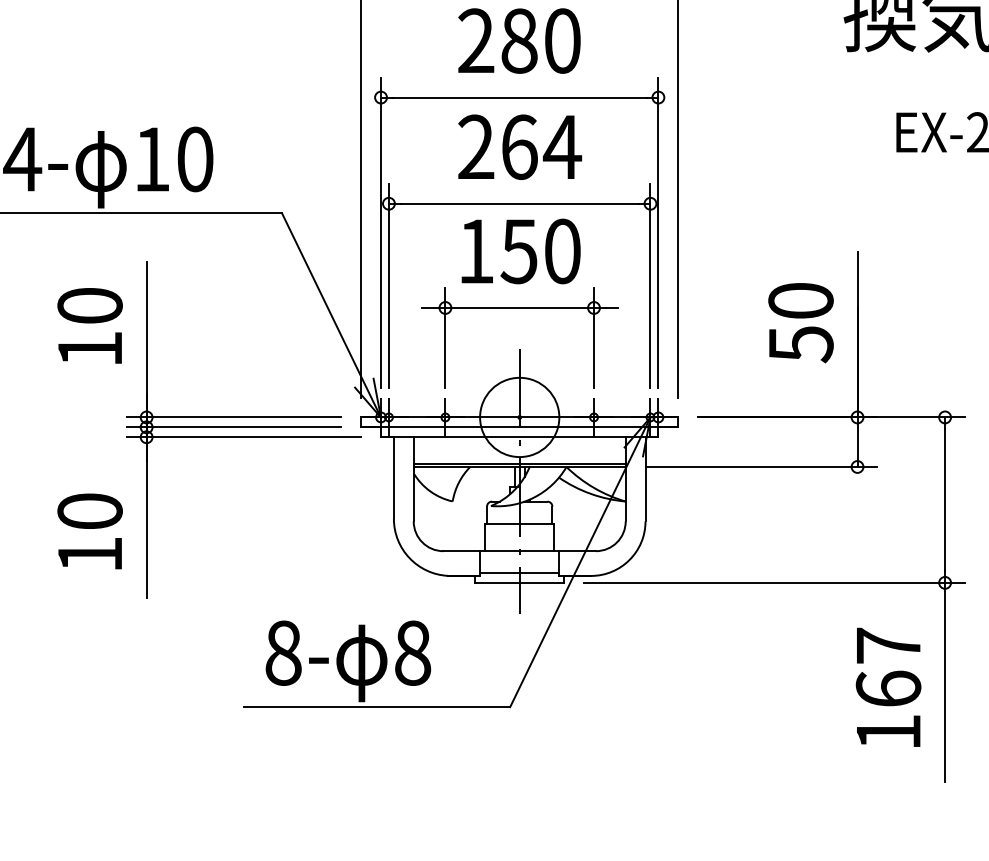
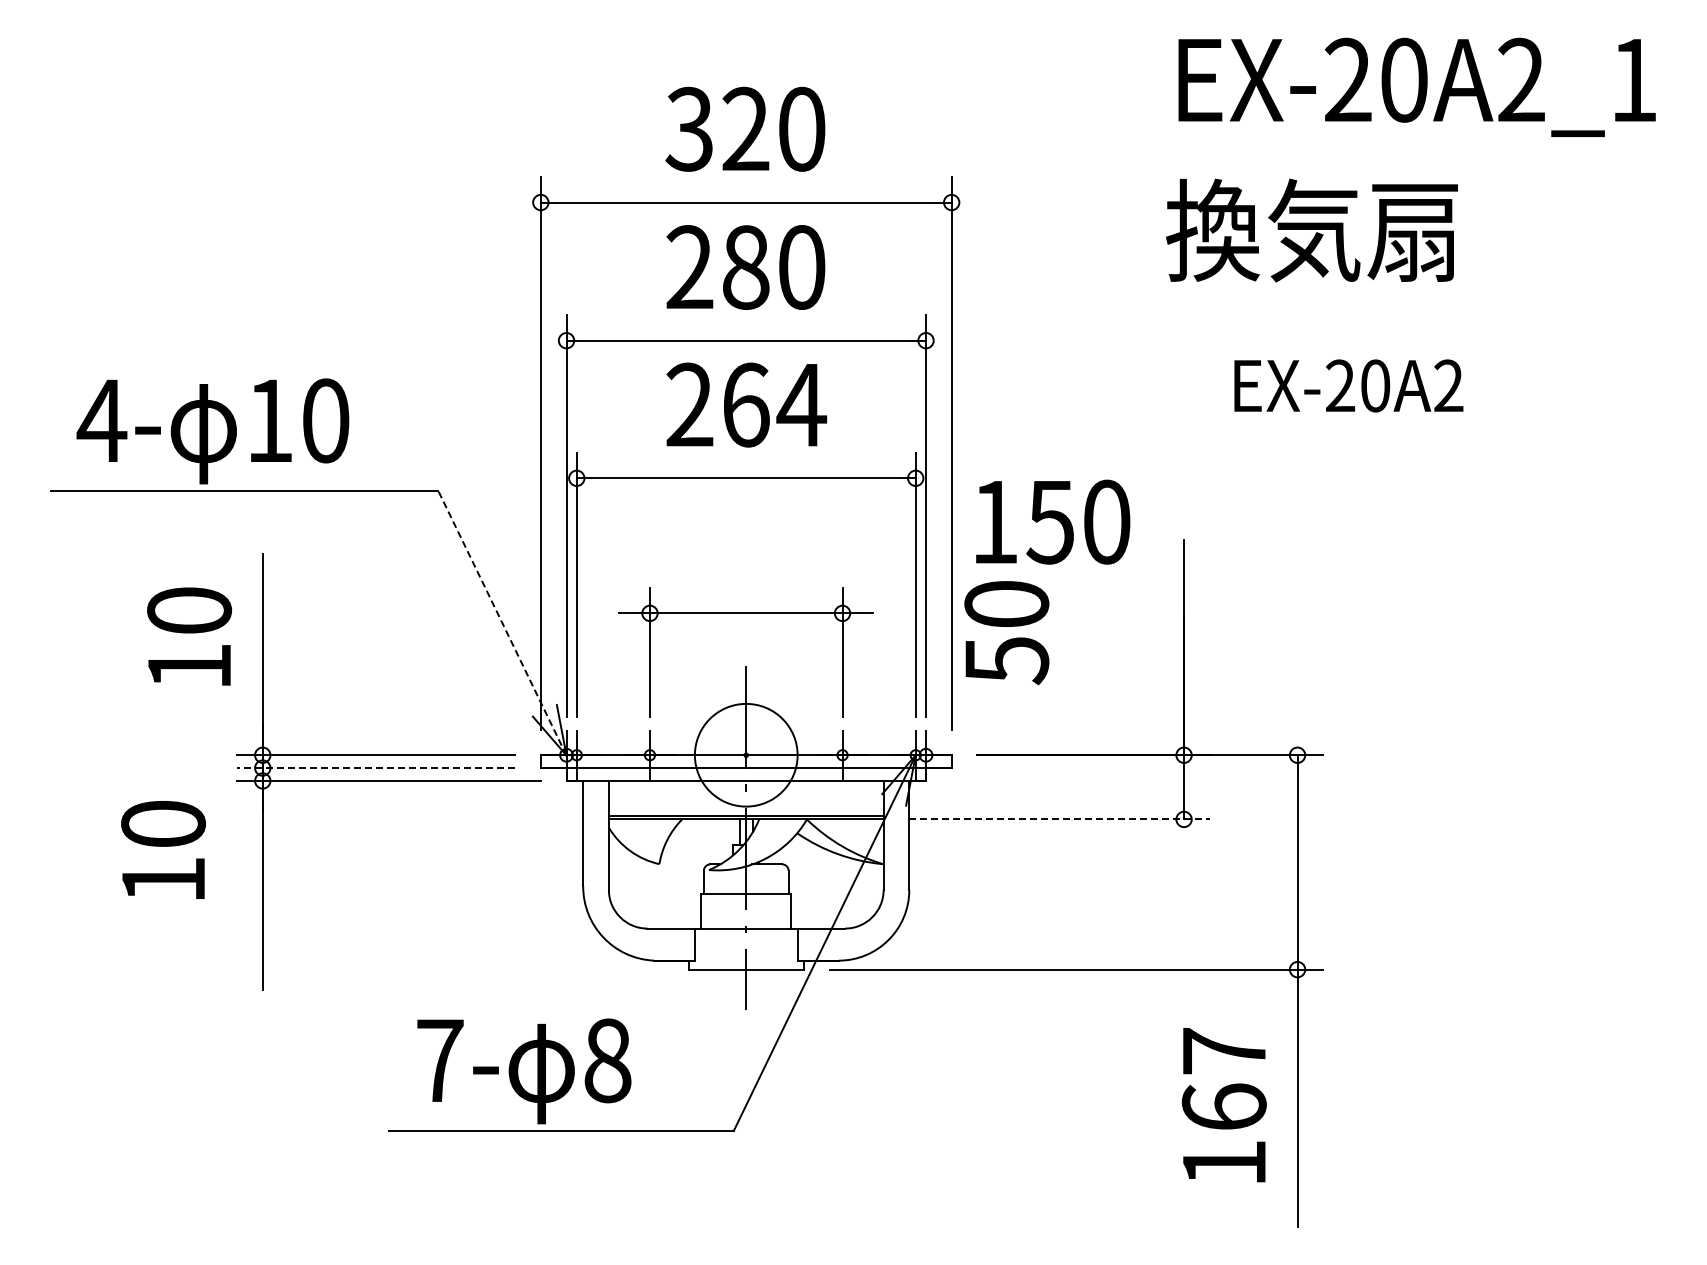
text: (521, 250) -> (1053, 521), moved
line: (331, 315) -> (502, 622), solid -> dashed
text: (800, 323) -> (1006, 633), moved
line: (233, 427) -> (375, 768), solid -> dashed
line: (762, 467) -> (1060, 819), solid -> dashed
text: (90, 531) -> (163, 849), moved
line: (519, 573) -> (745, 957), removed
text: (283, 652) -> (440, 1060), 8- -> 7-

